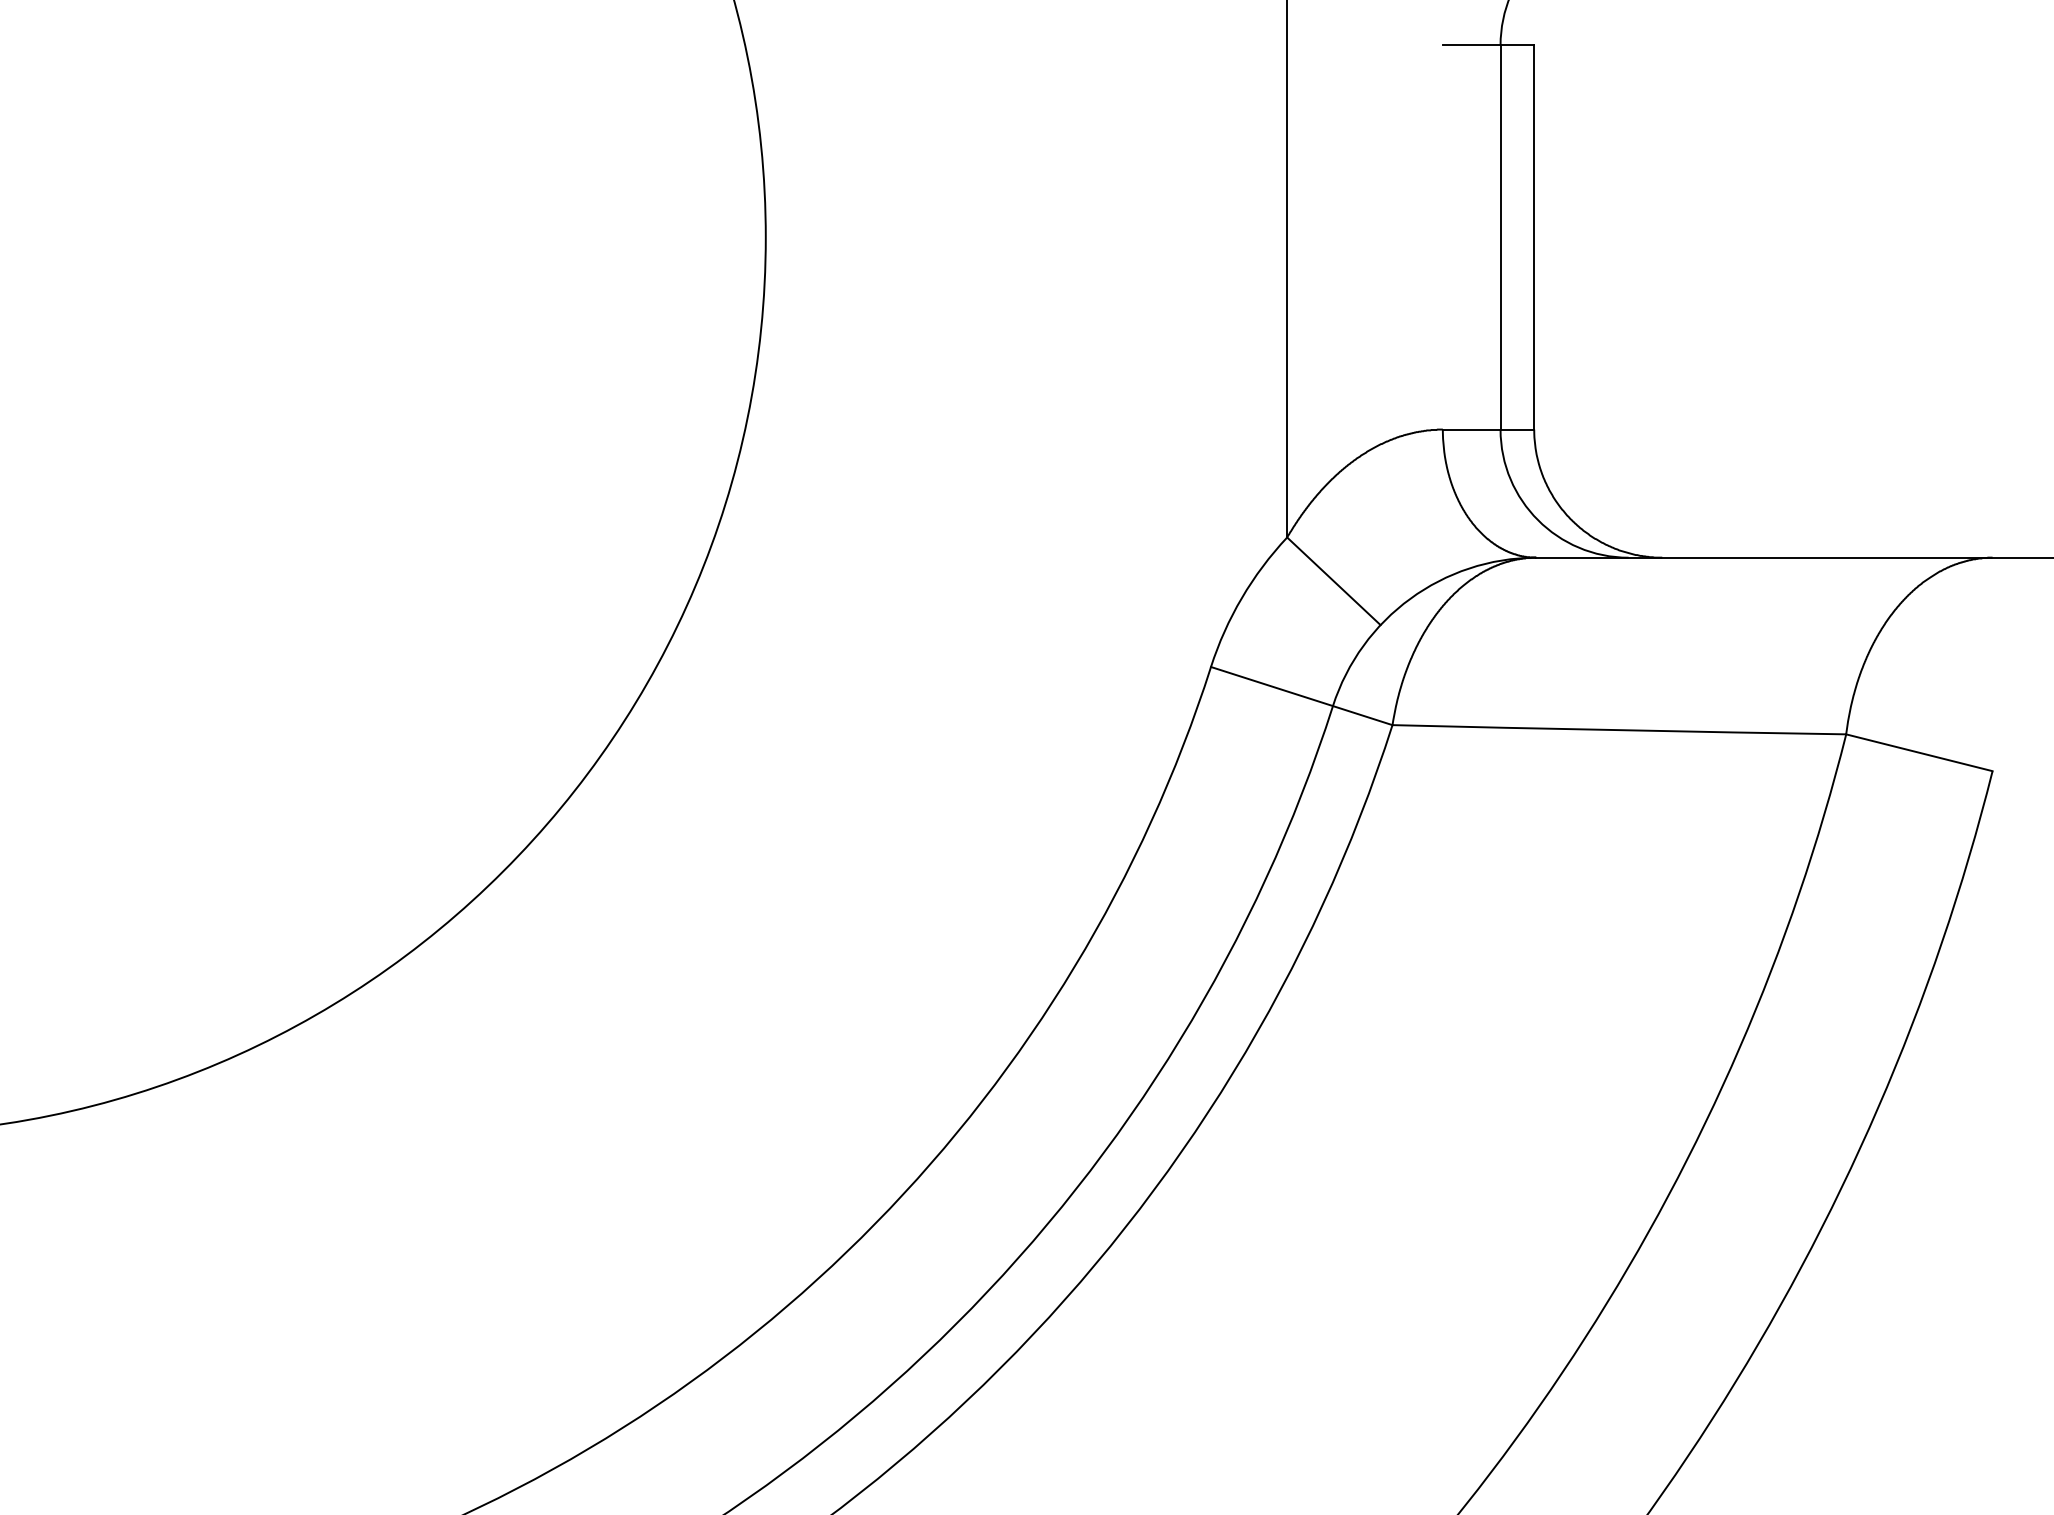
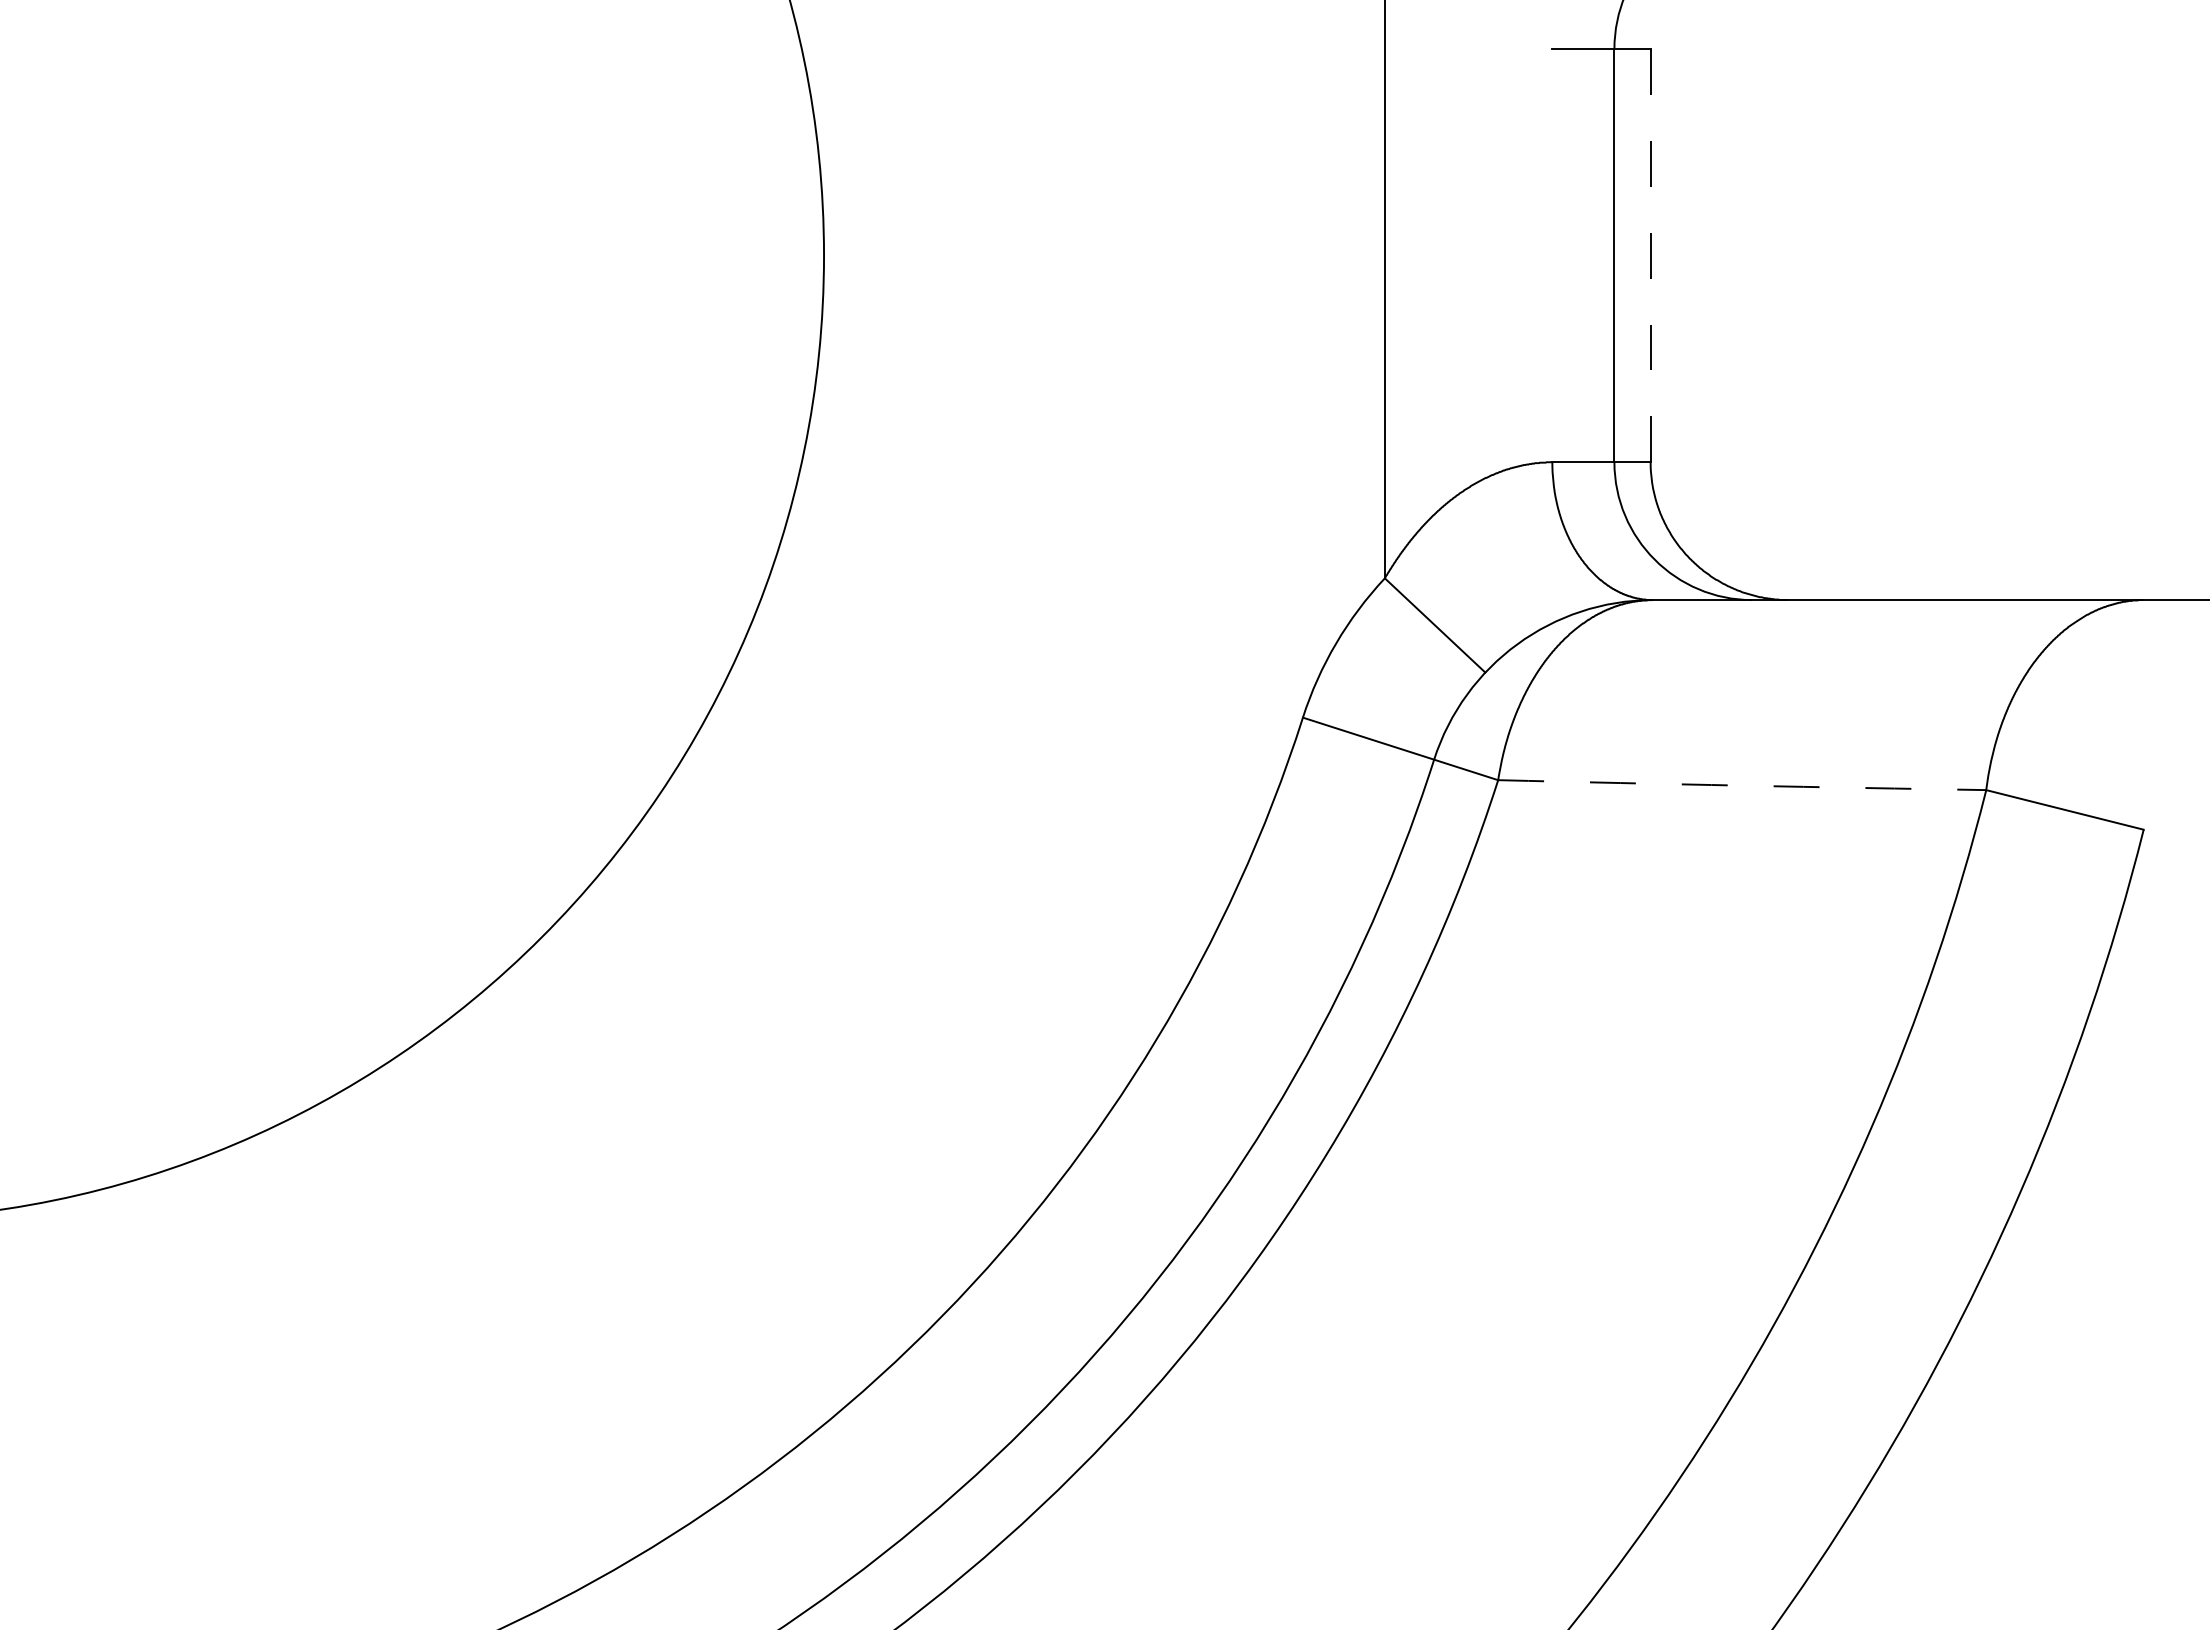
line: (1534, 237) -> (1650, 255), solid -> dashed
arc: (1619, 730) -> (1742, 785), solid -> dashed

